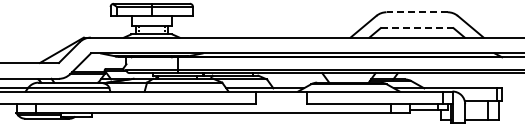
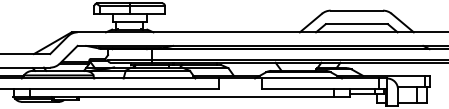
line: (417, 12) -> (357, 10), dashed -> solid
line: (417, 28) -> (357, 24), dashed -> solid

